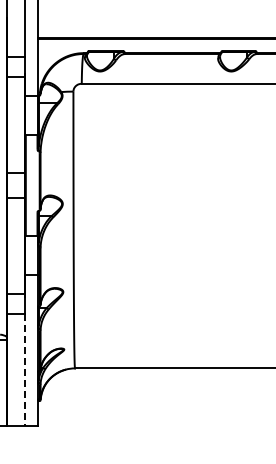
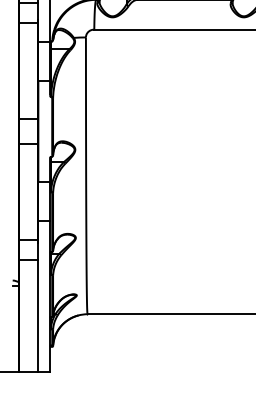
line: (24, 370) -> (37, 316), dashed -> solid

